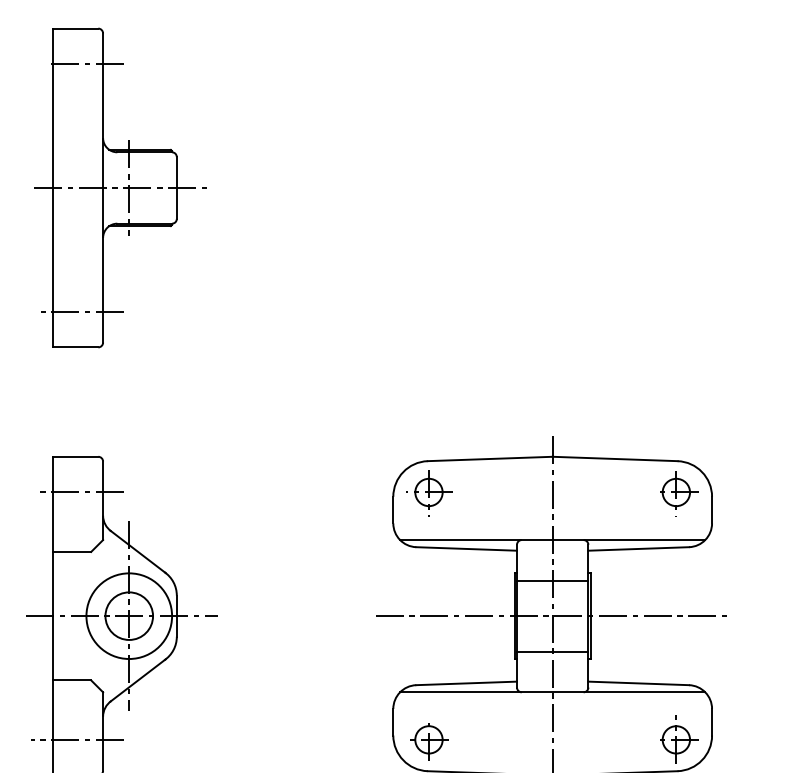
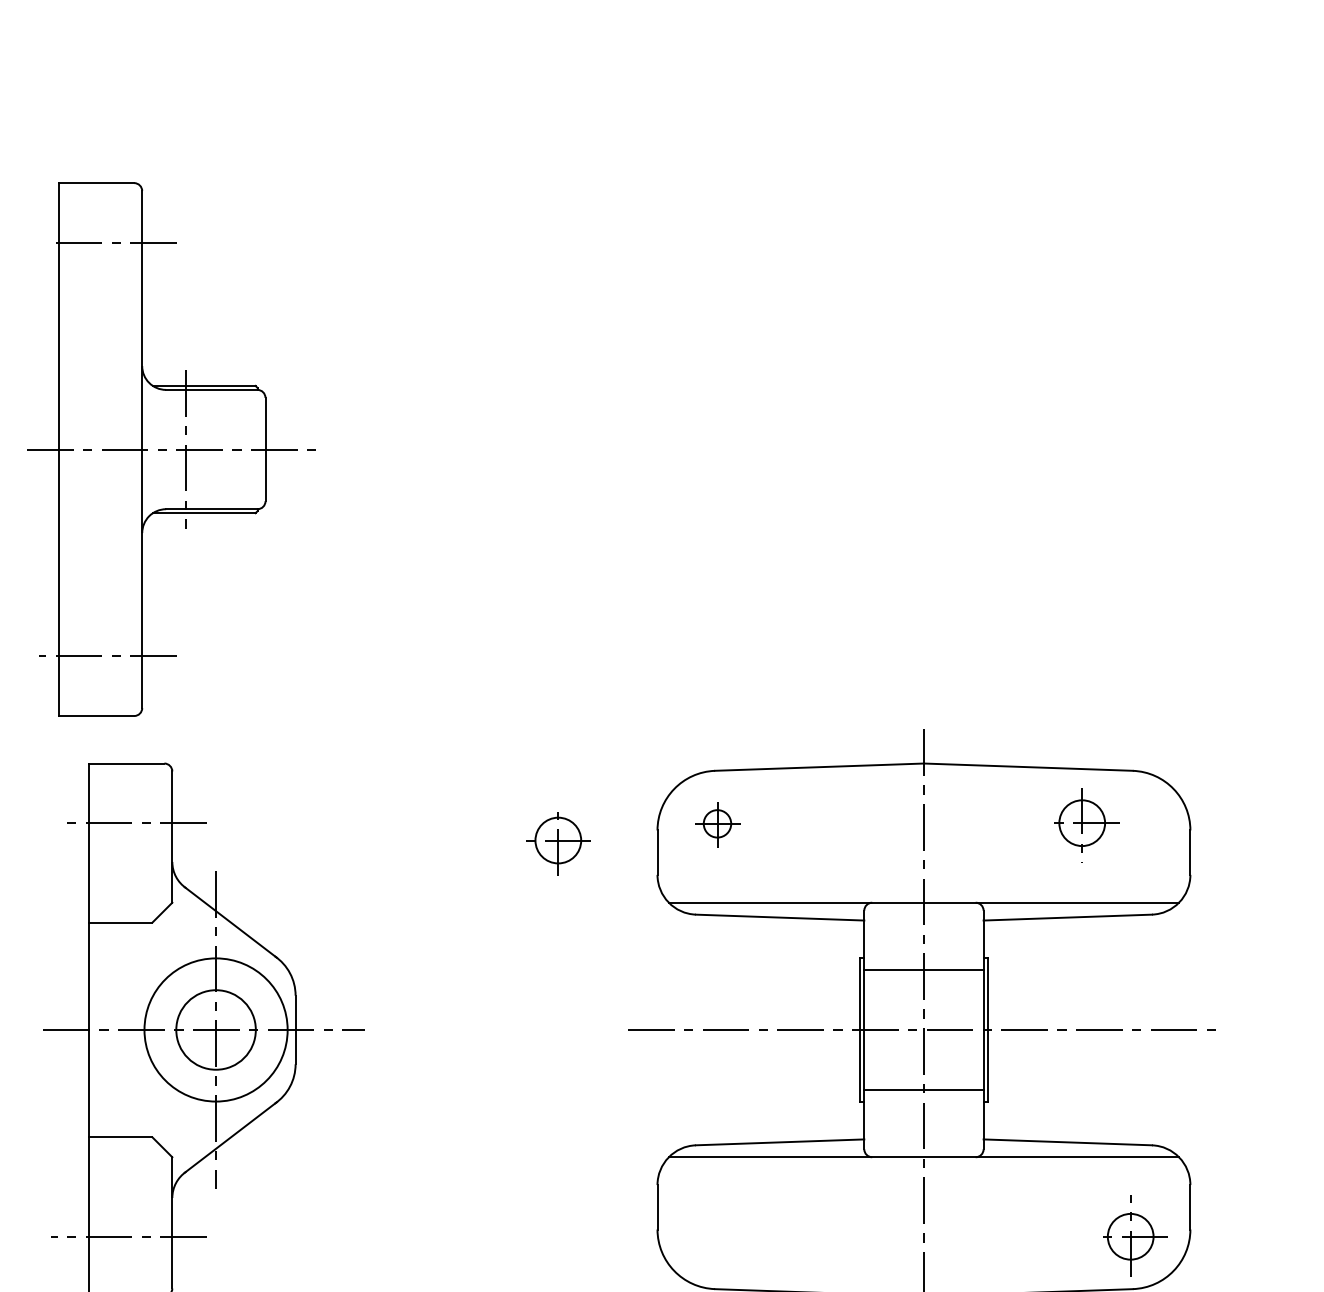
part: (120, 187) -> (171, 448), moved
part: (429, 493) -> (718, 824), size x0.6
part: (679, 493) -> (1087, 824), moved
part: (429, 741) -> (559, 843), moved

